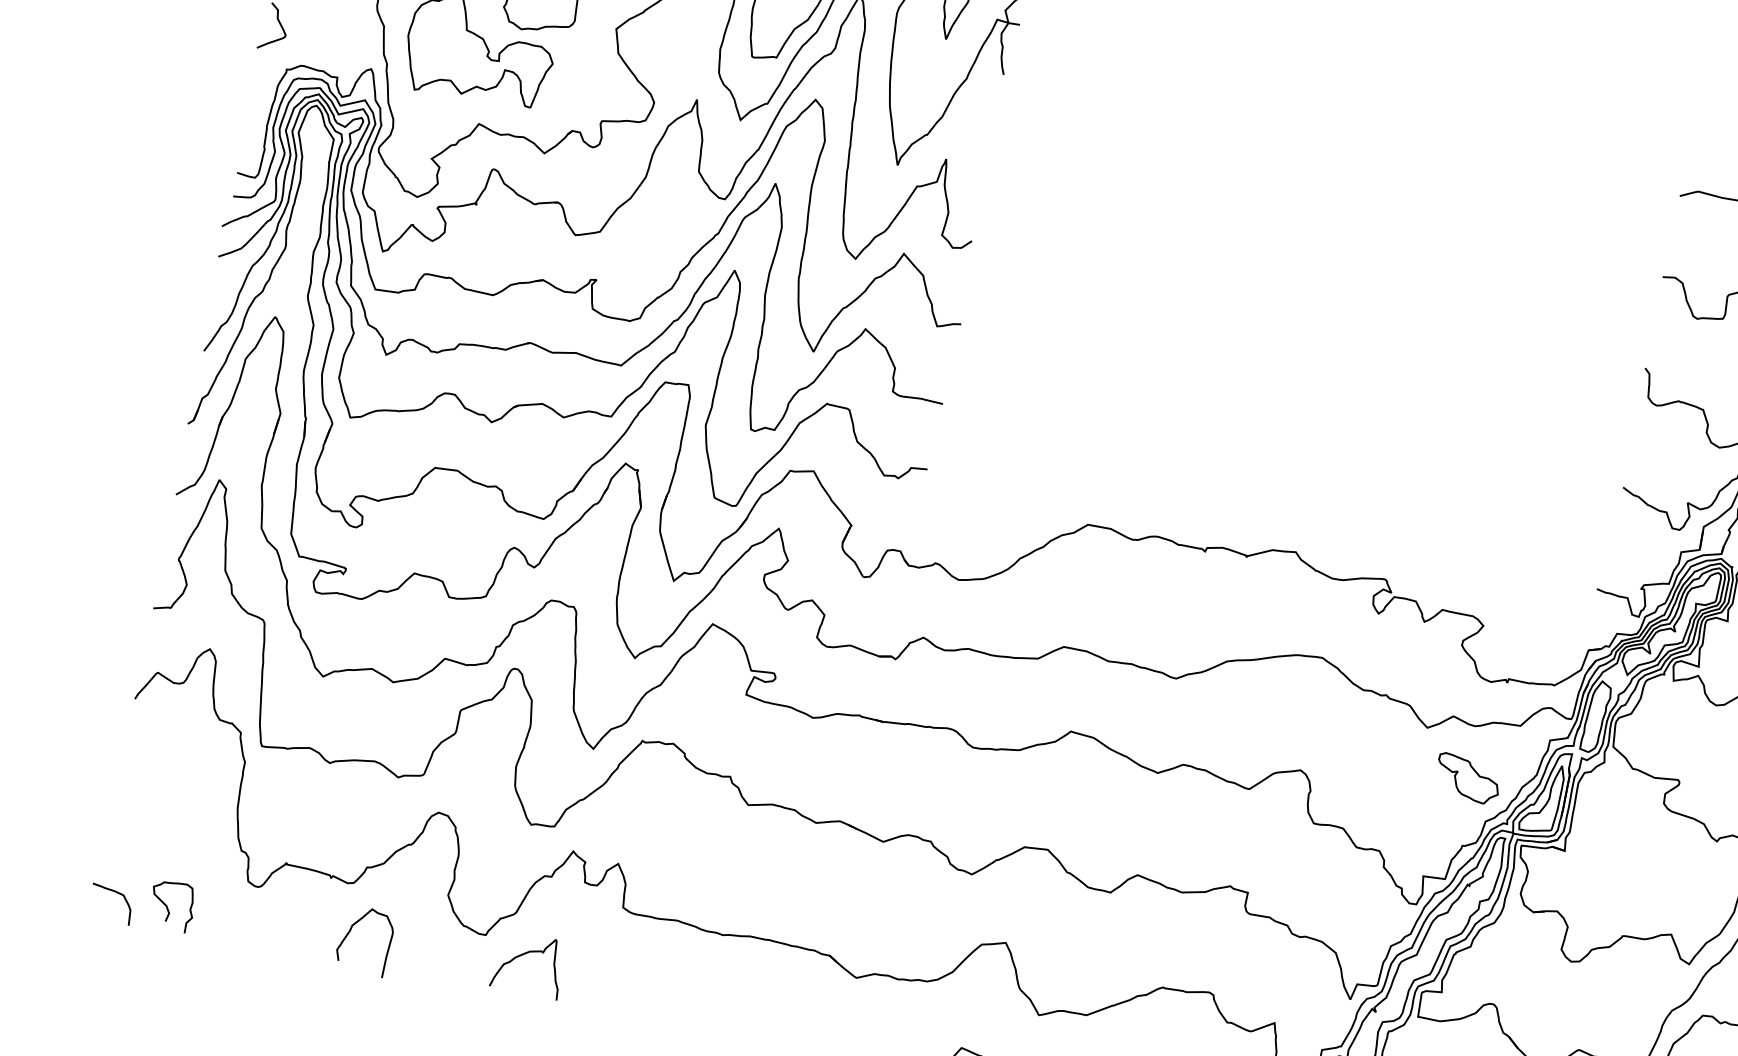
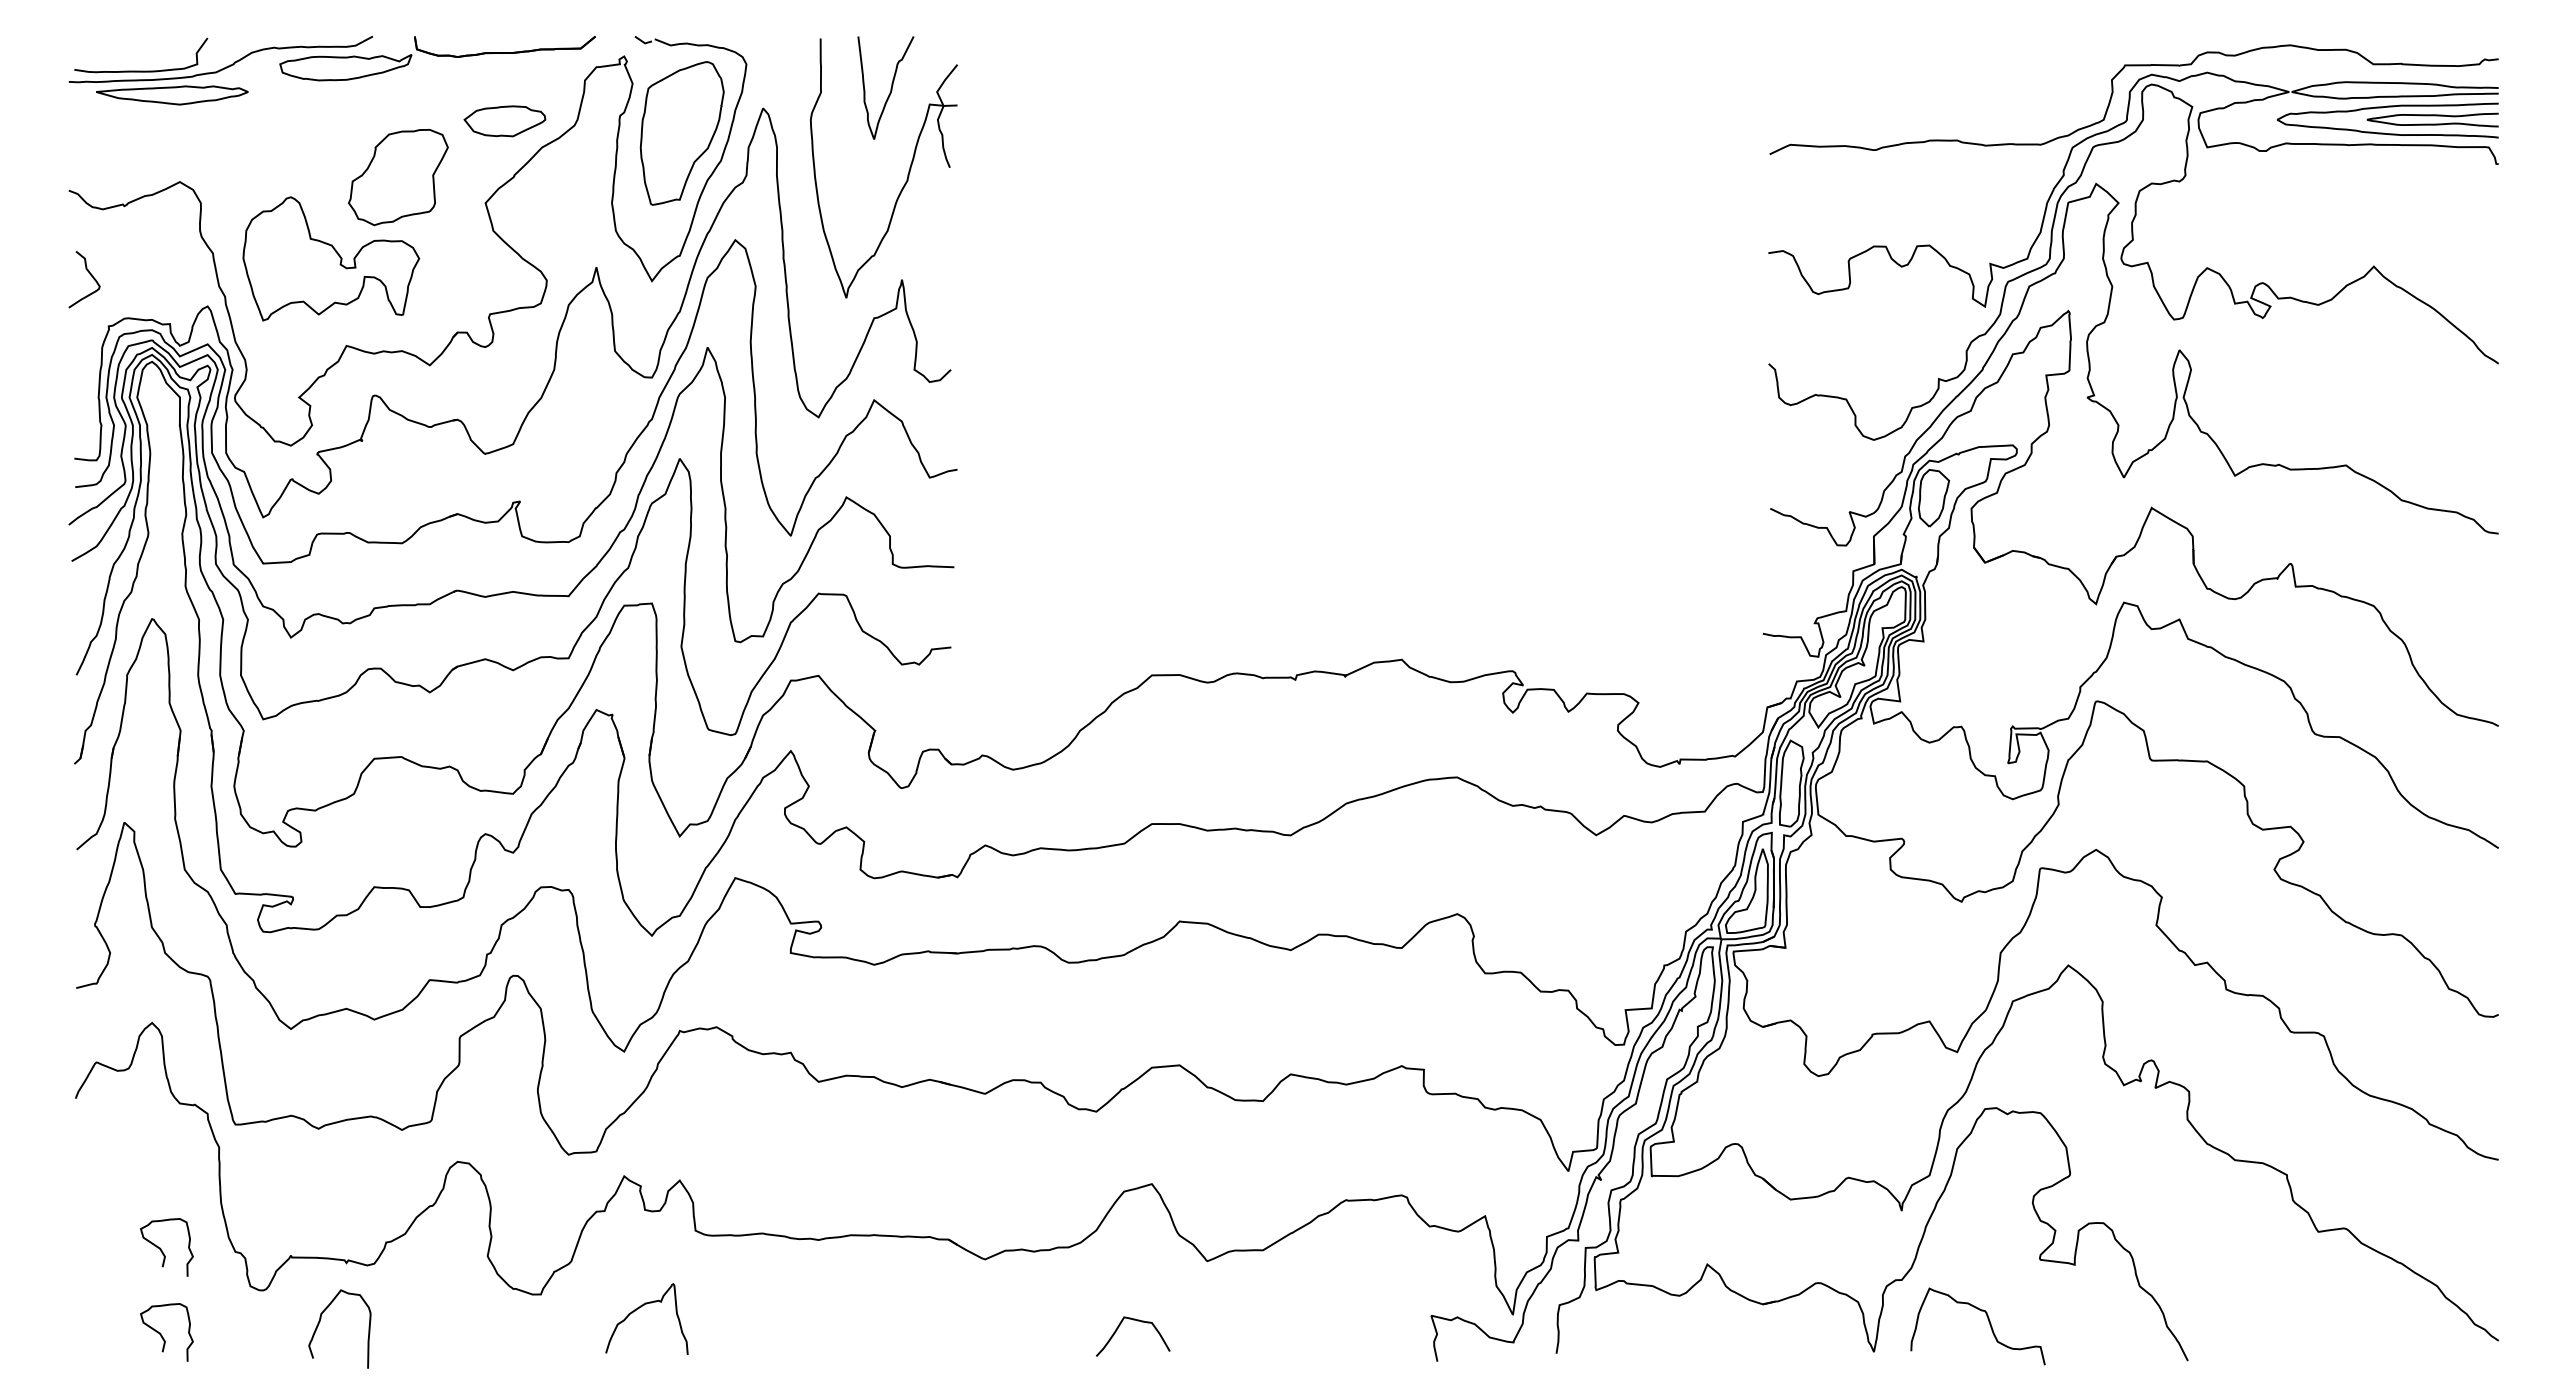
part: (1467, 778) -> (1655, 885), removed
curve: (181, 837) -> (162, 1250), added
curve: (117, 893) -> (99, 1330), removed
curve: (350, 931) -> (320, 1321), moved
curve: (523, 955) -> (638, 1309), moved

